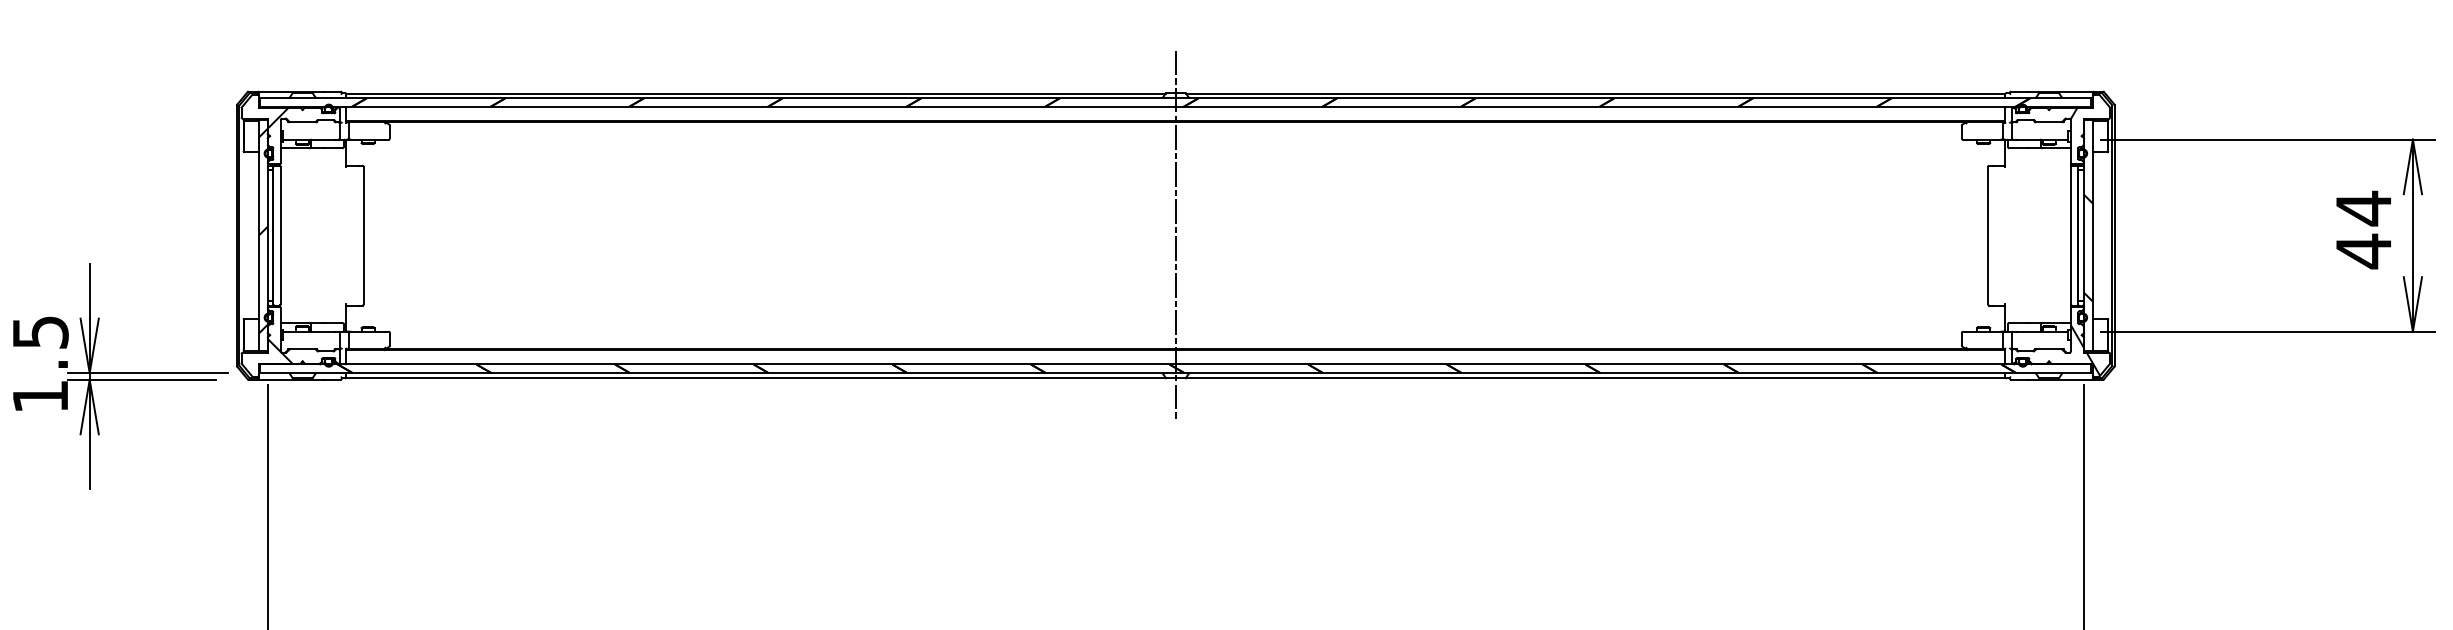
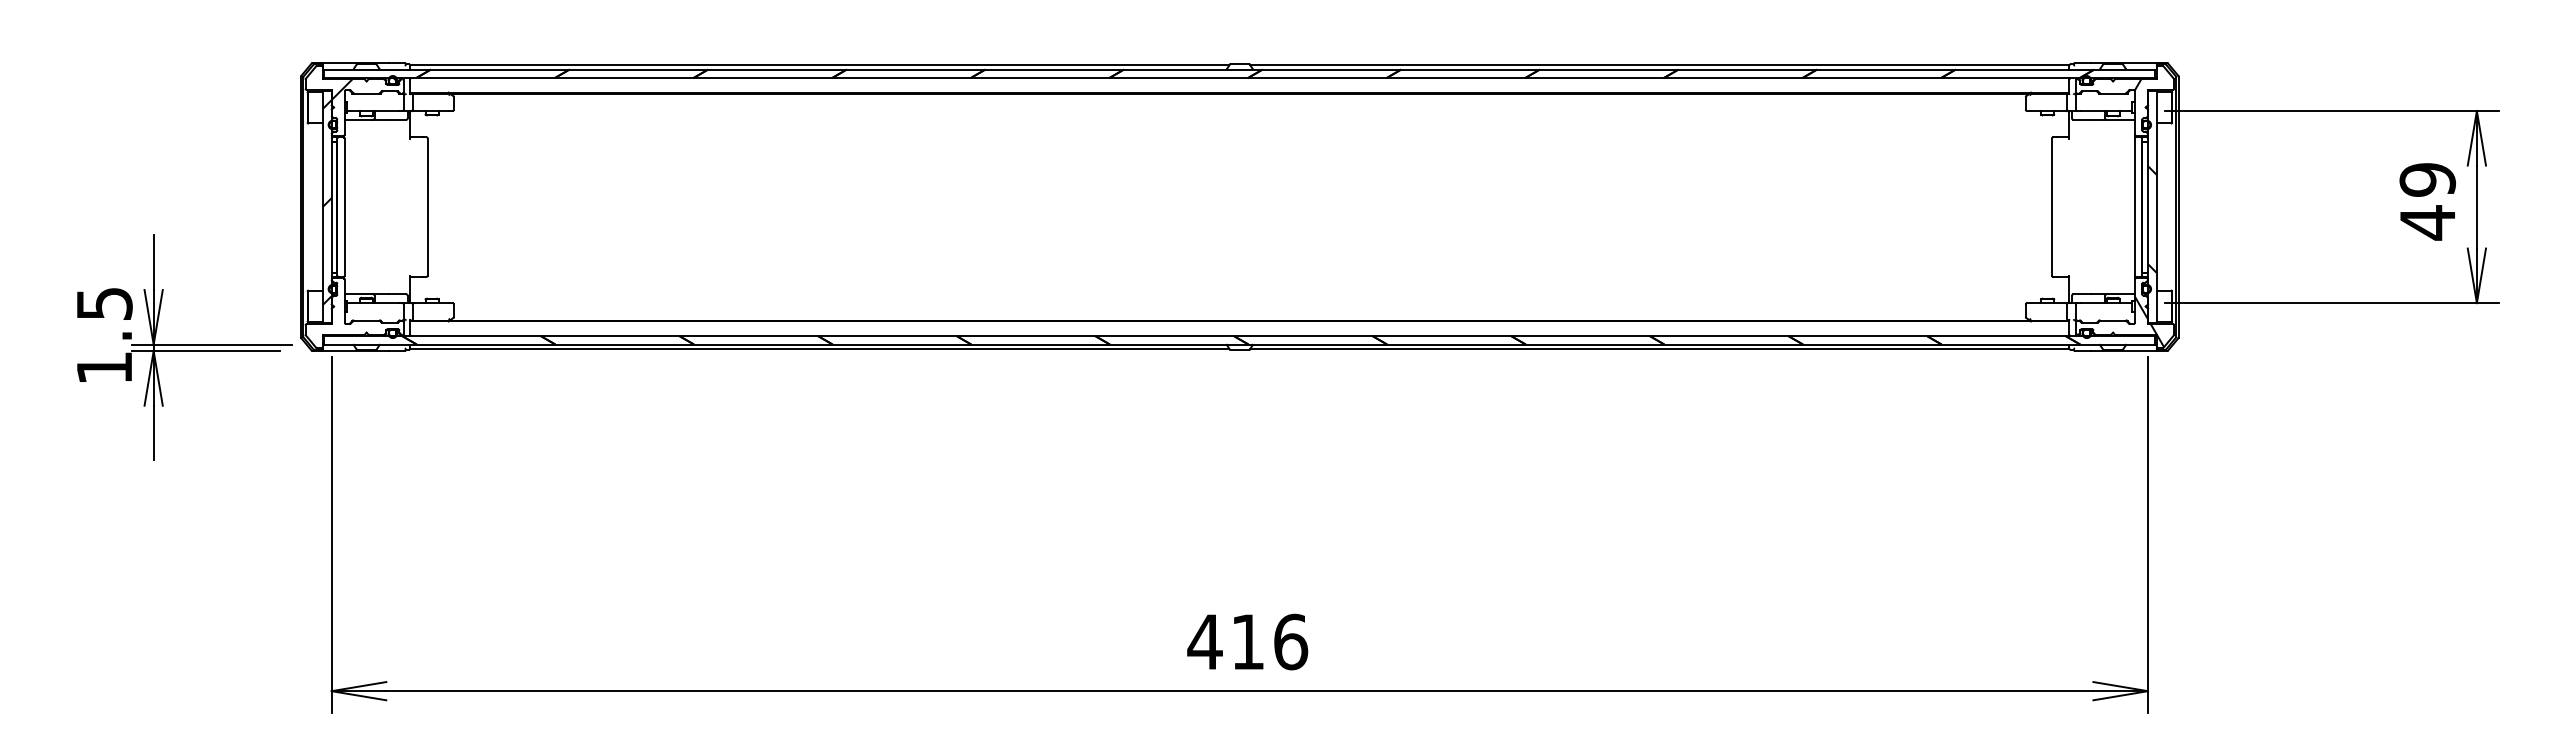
text: (2363, 208) -> (2427, 179), 44 -> 49
line: (1175, 235) -> (1239, 206), removed
hatch: (279, 351) -> (343, 322), removed

